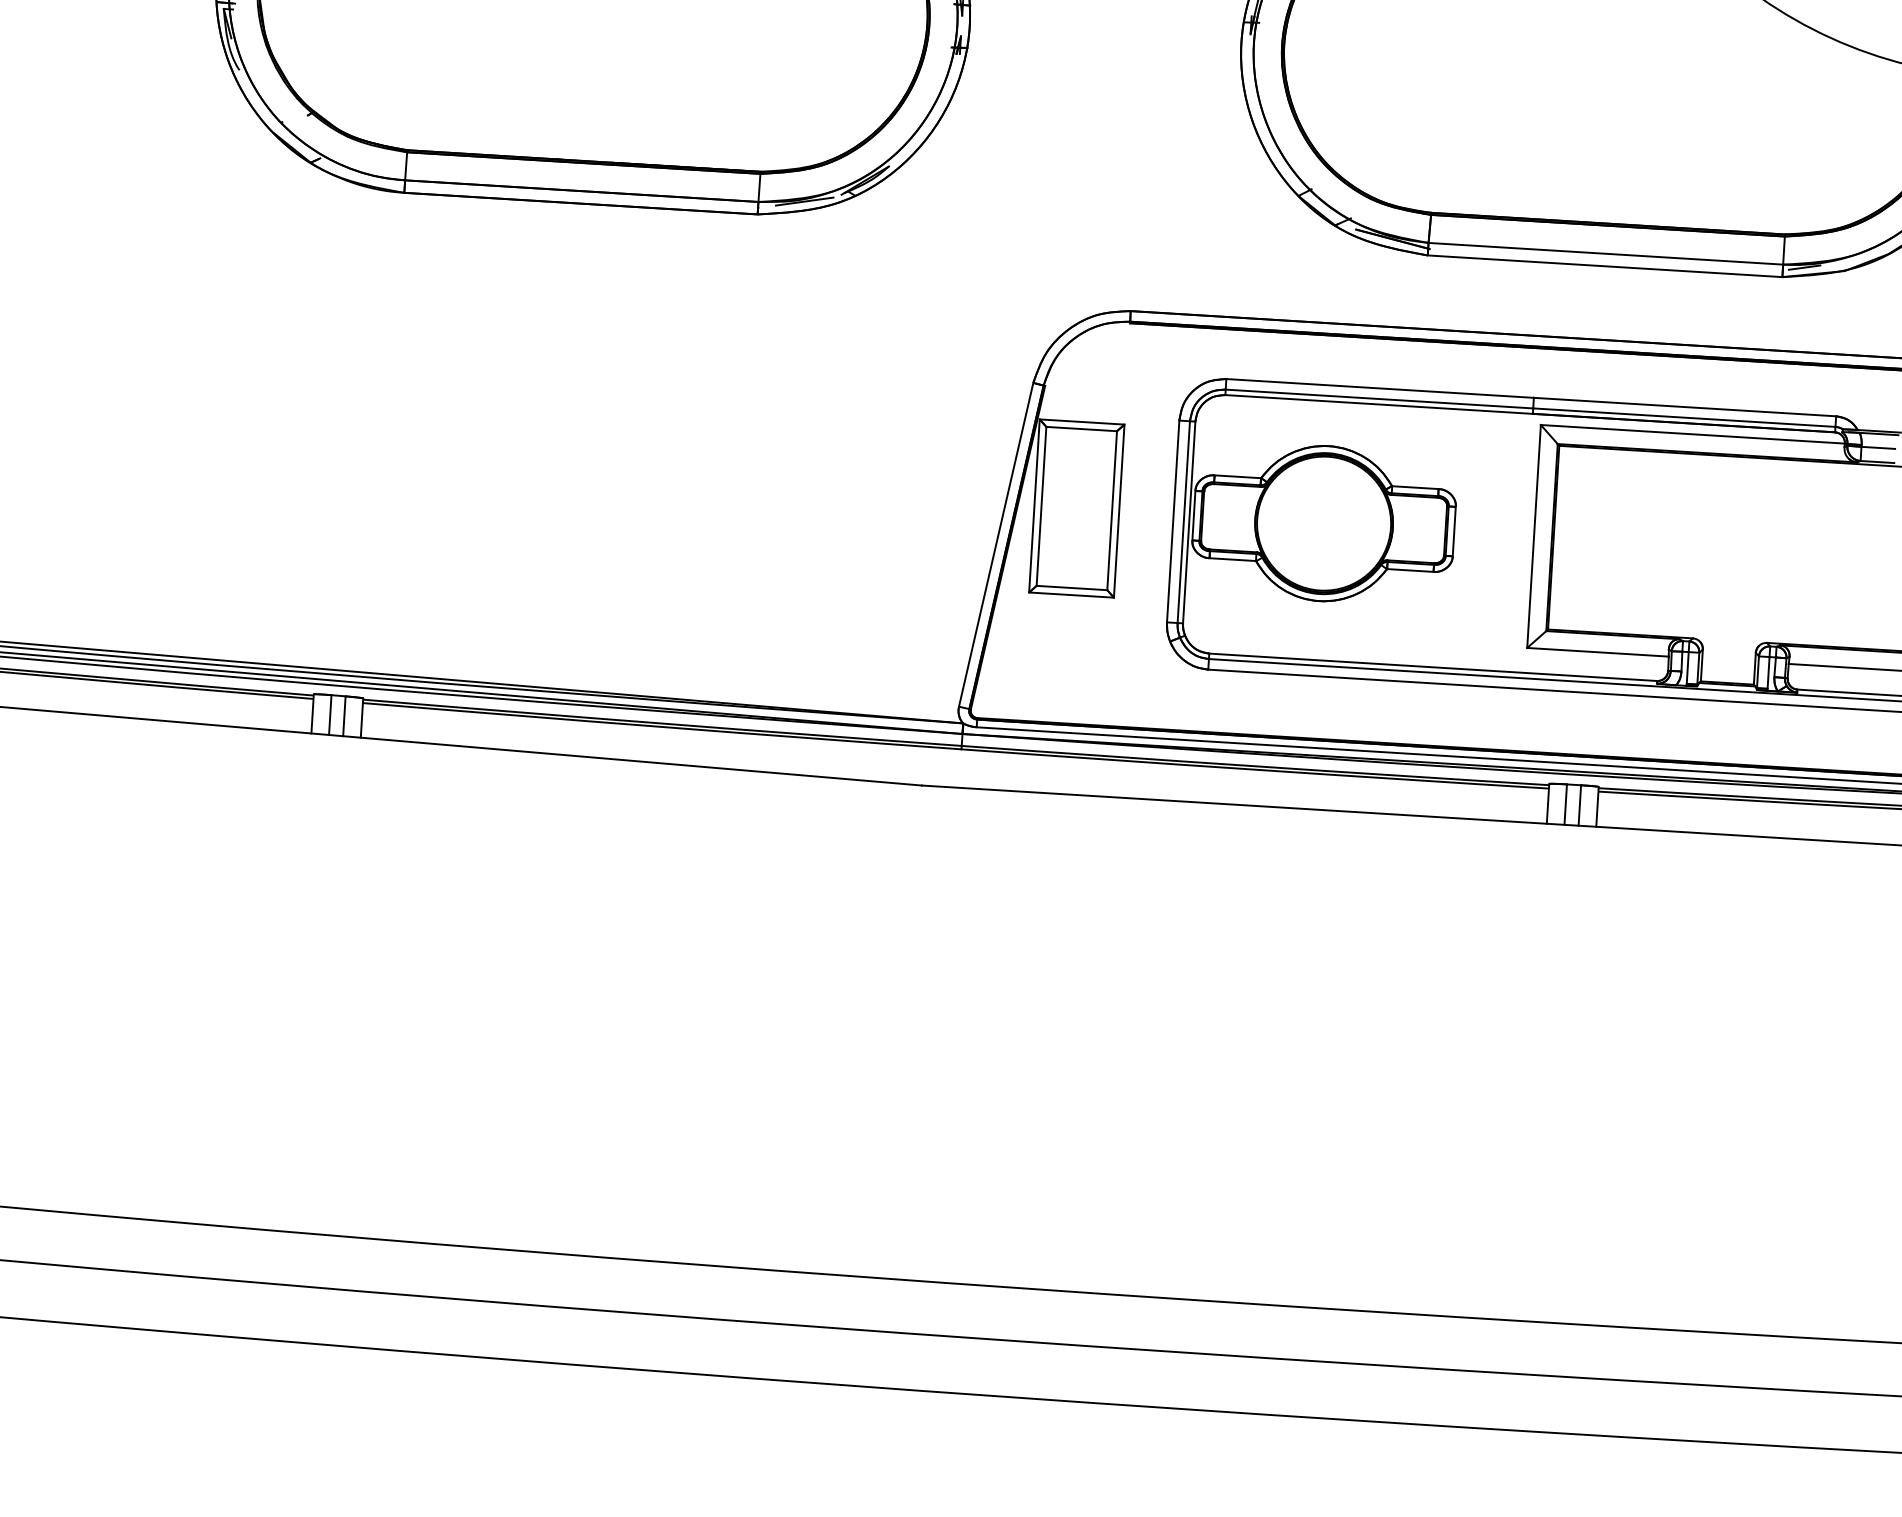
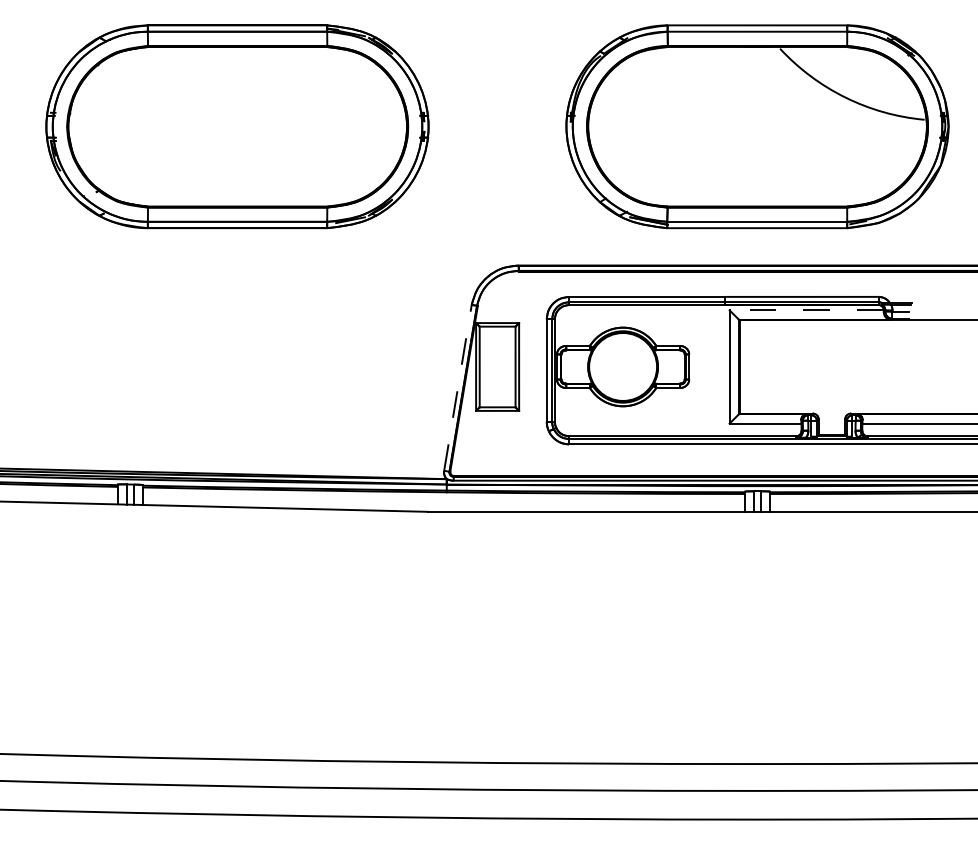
line: (1692, 434) -> (806, 310), solid -> dashed
line: (997, 544) -> (458, 387), solid -> dashed

